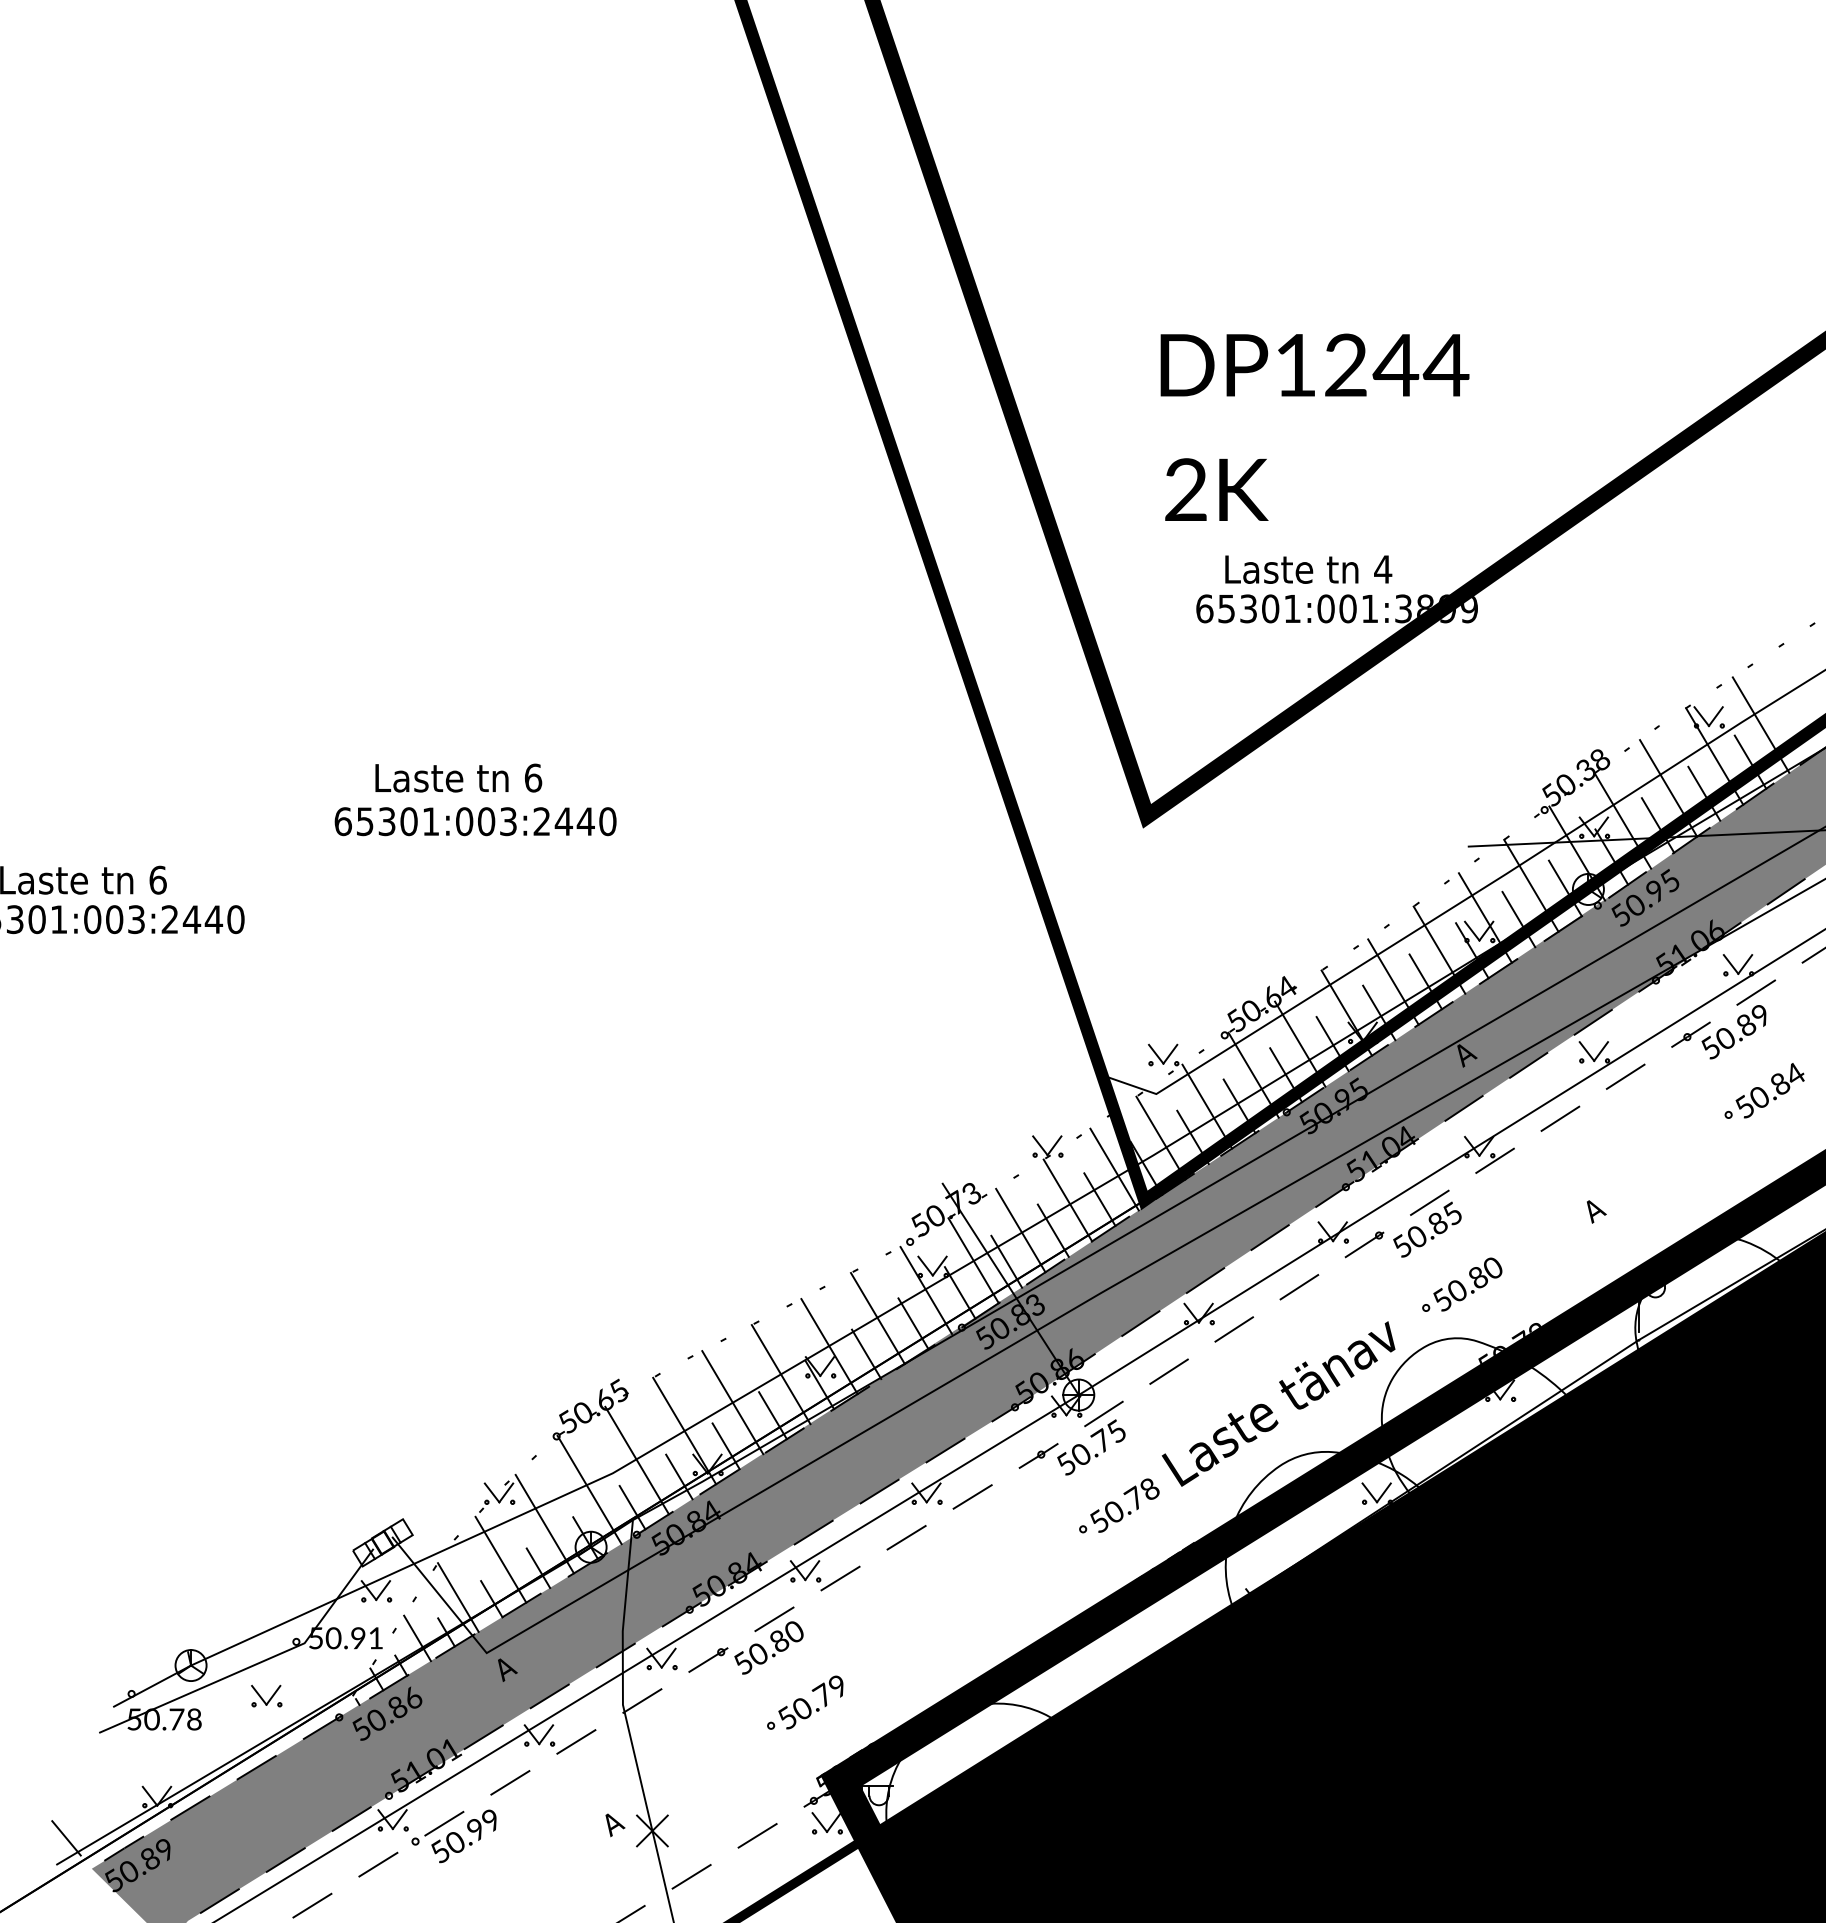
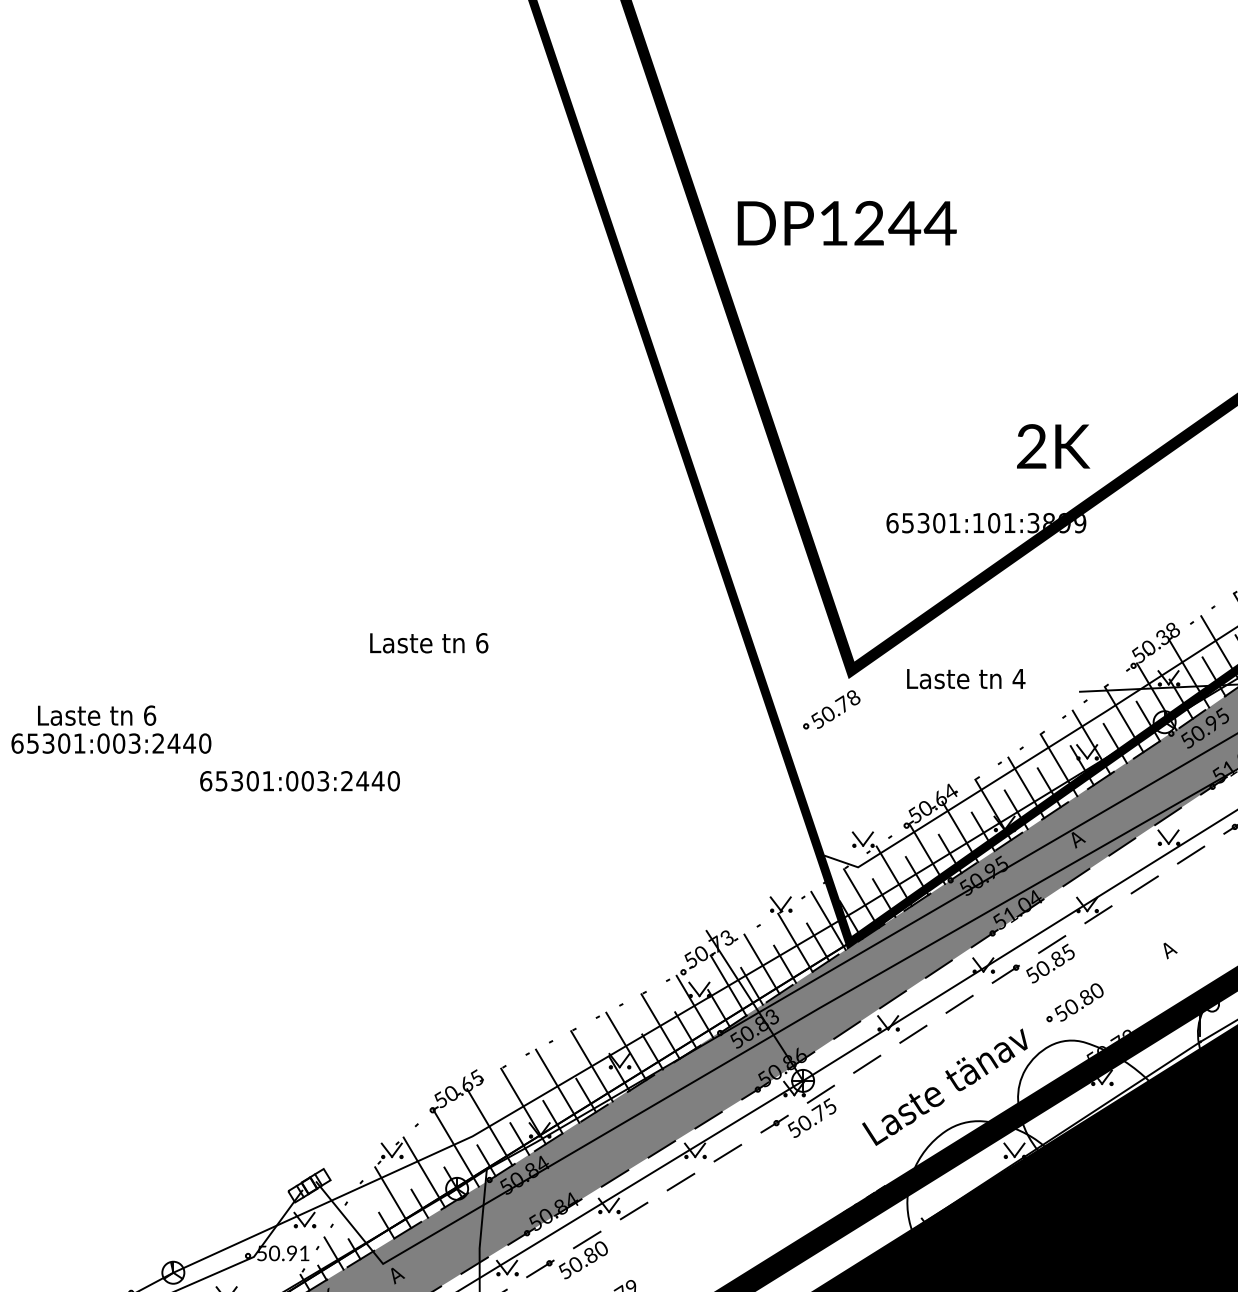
text: (1314, 364) -> (846, 222), moved
text: (1216, 489) -> (1053, 446), moved
text: (1308, 569) -> (966, 678), moved
text: (1325, 608) -> (978, 522), 65301:001:3899 -> 65301:101:3899
text: (458, 777) -> (429, 642), moved
text: (475, 821) -> (299, 781), moved
part: (1119, 1505) -> (831, 709), moved
line: (457, 1597) -> (362, 1224), removed

